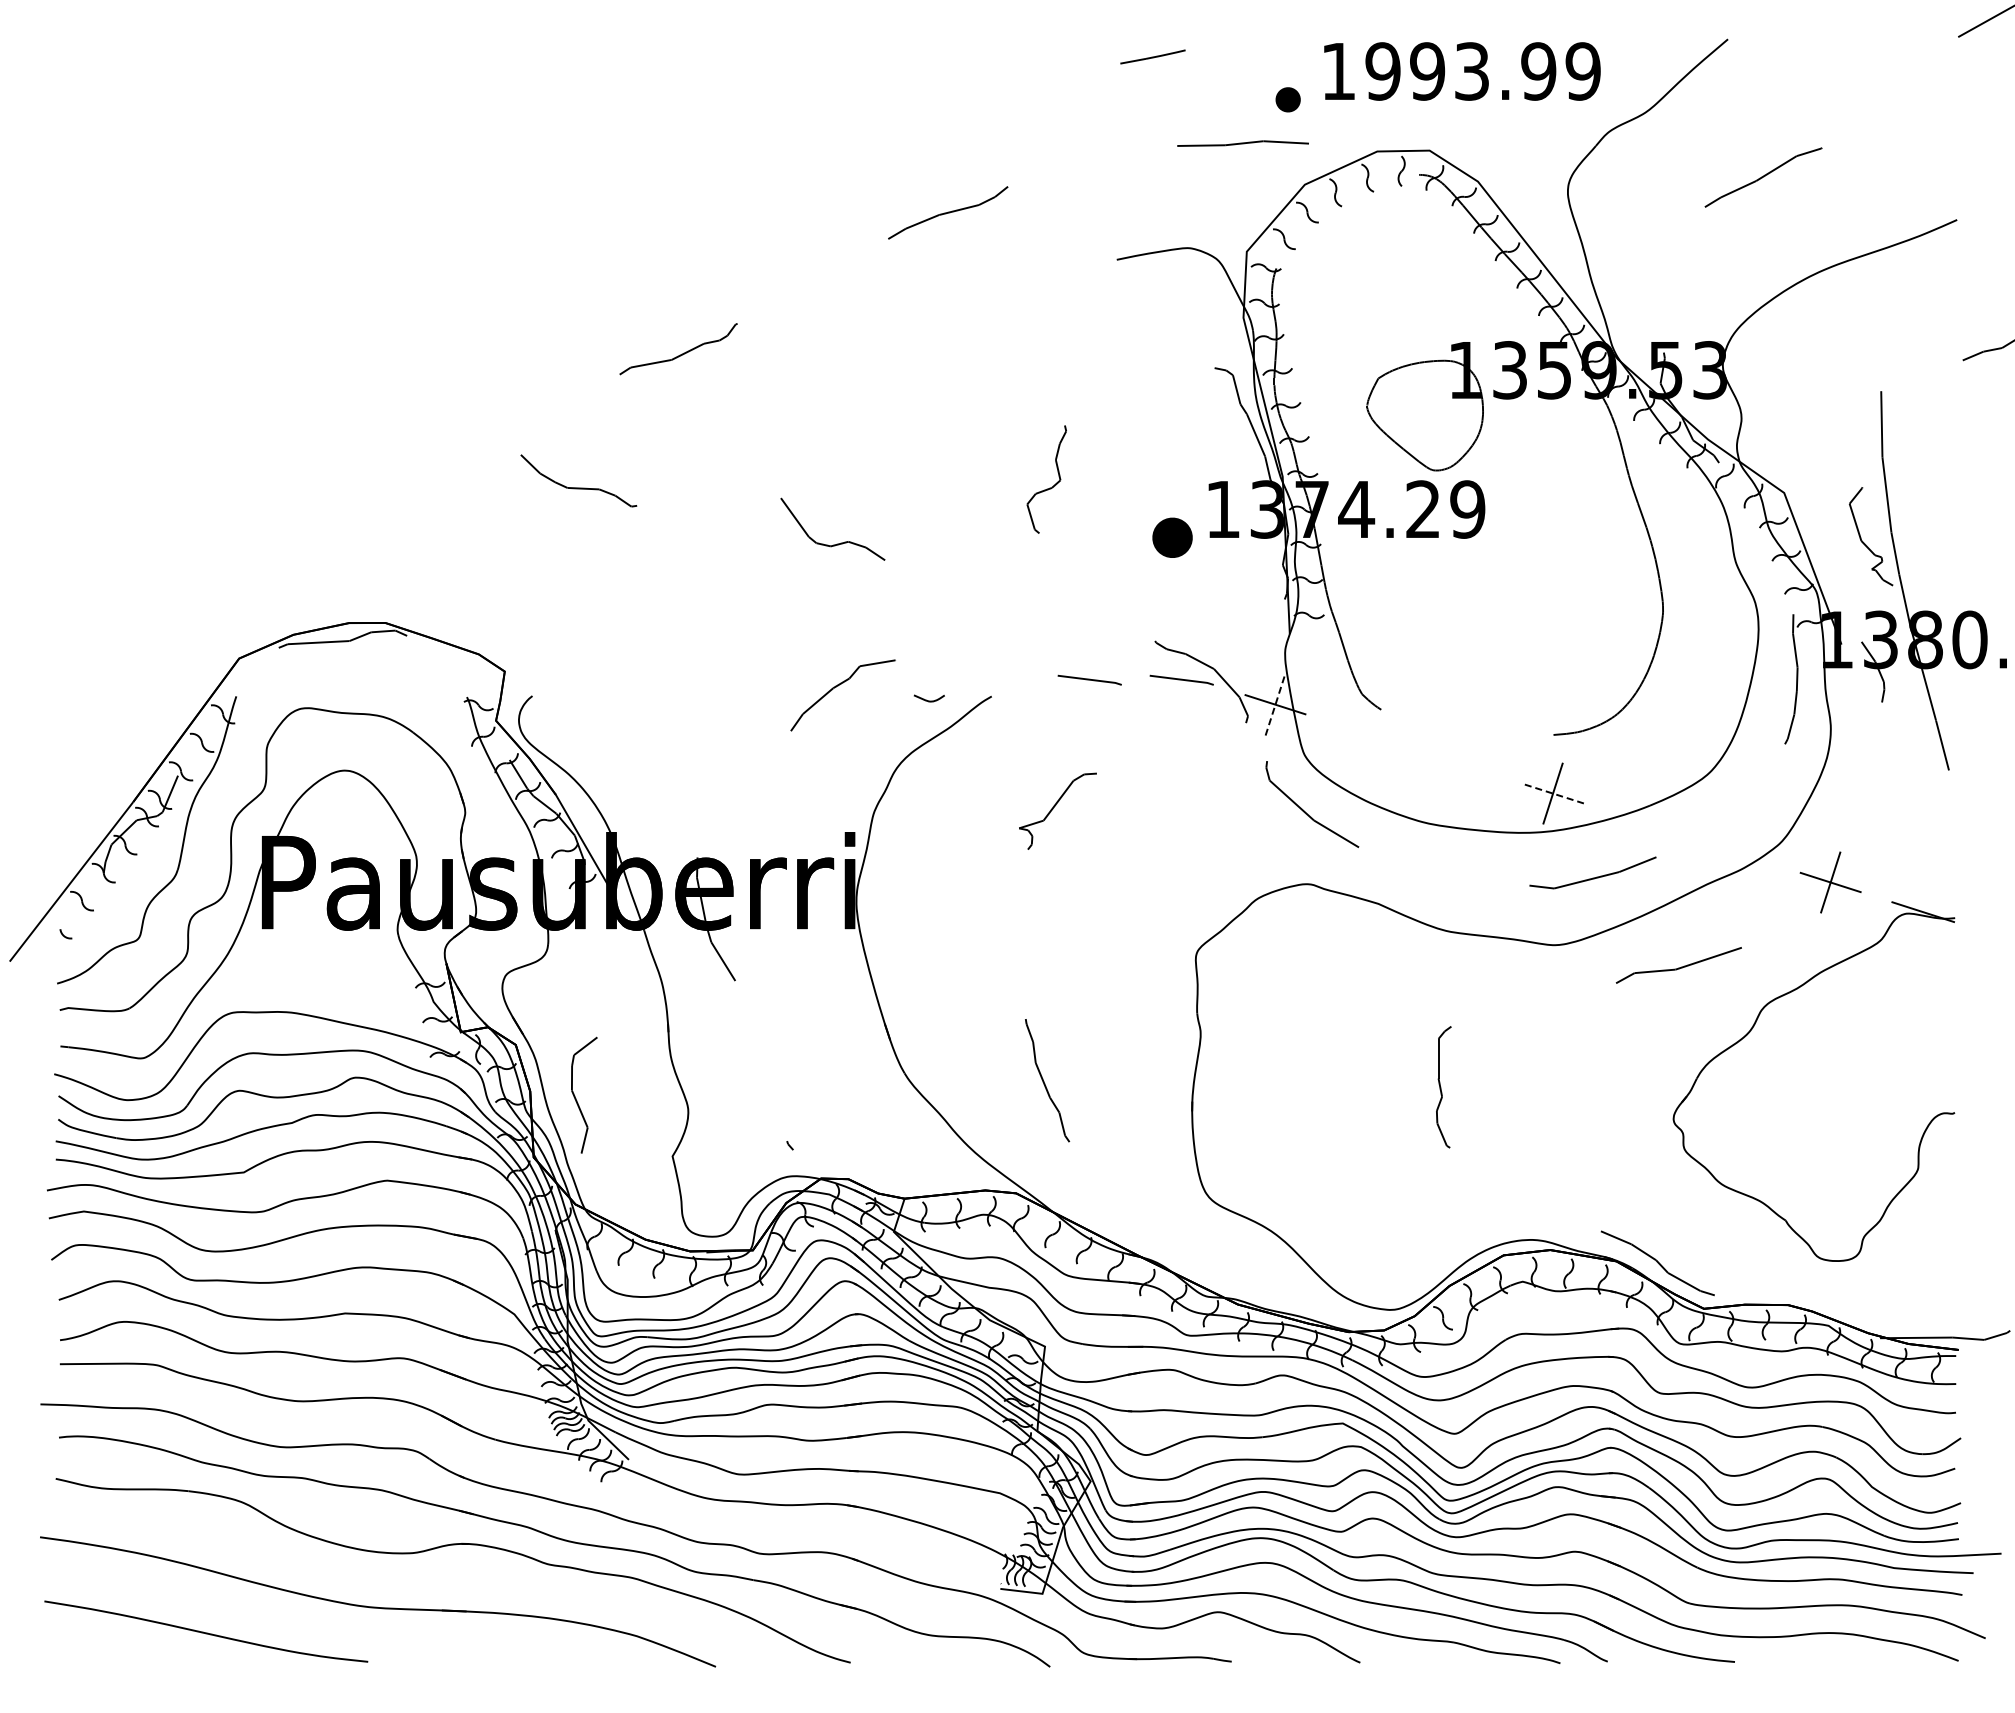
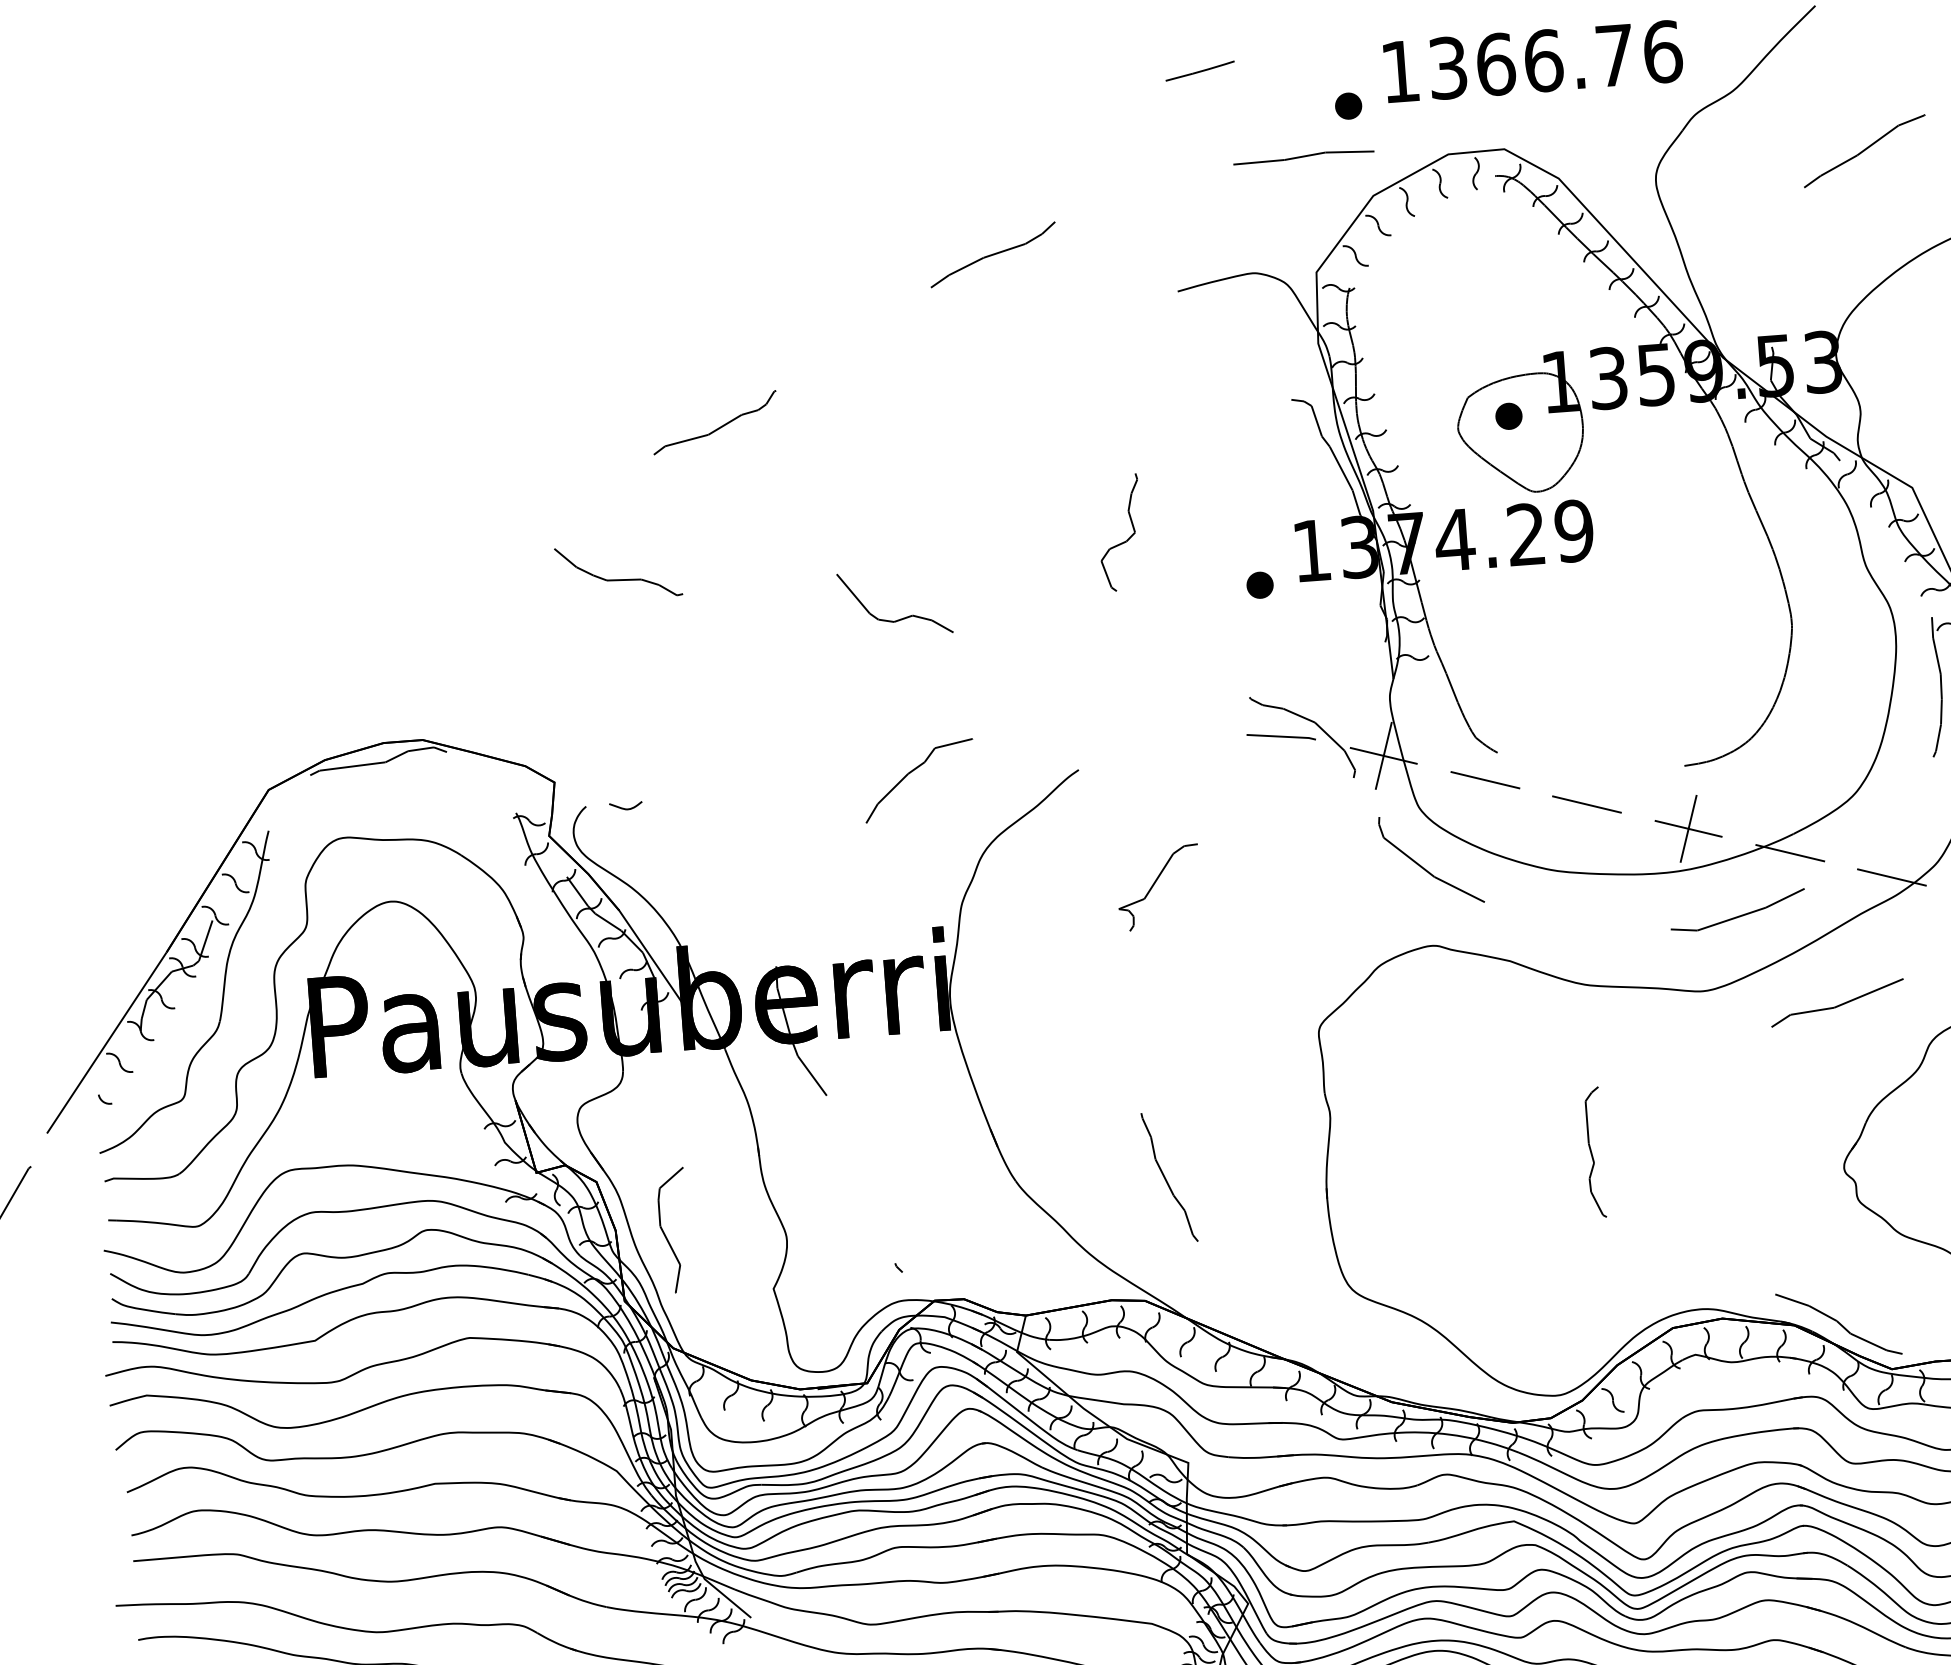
text: (1483, 71) -> (1555, 60), 1993.99 -> 1366.76
part: (1414, 398) -> (1508, 416), added
part: (1172, 537) -> (1259, 584), size x0.62
line: (1089, 679) -> (1182, 743), removed
curve: (928, 700) -> (625, 808), moved
line: (1275, 704) -> (1383, 755), dashed -> solid
line: (1367, 734) -> (1484, 780), added
line: (1460, 763) -> (1586, 804), added
line: (1553, 793) -> (1689, 828), dashed -> solid
line: (1645, 823) -> (1790, 853), added
line: (1738, 852) -> (1892, 877), added

